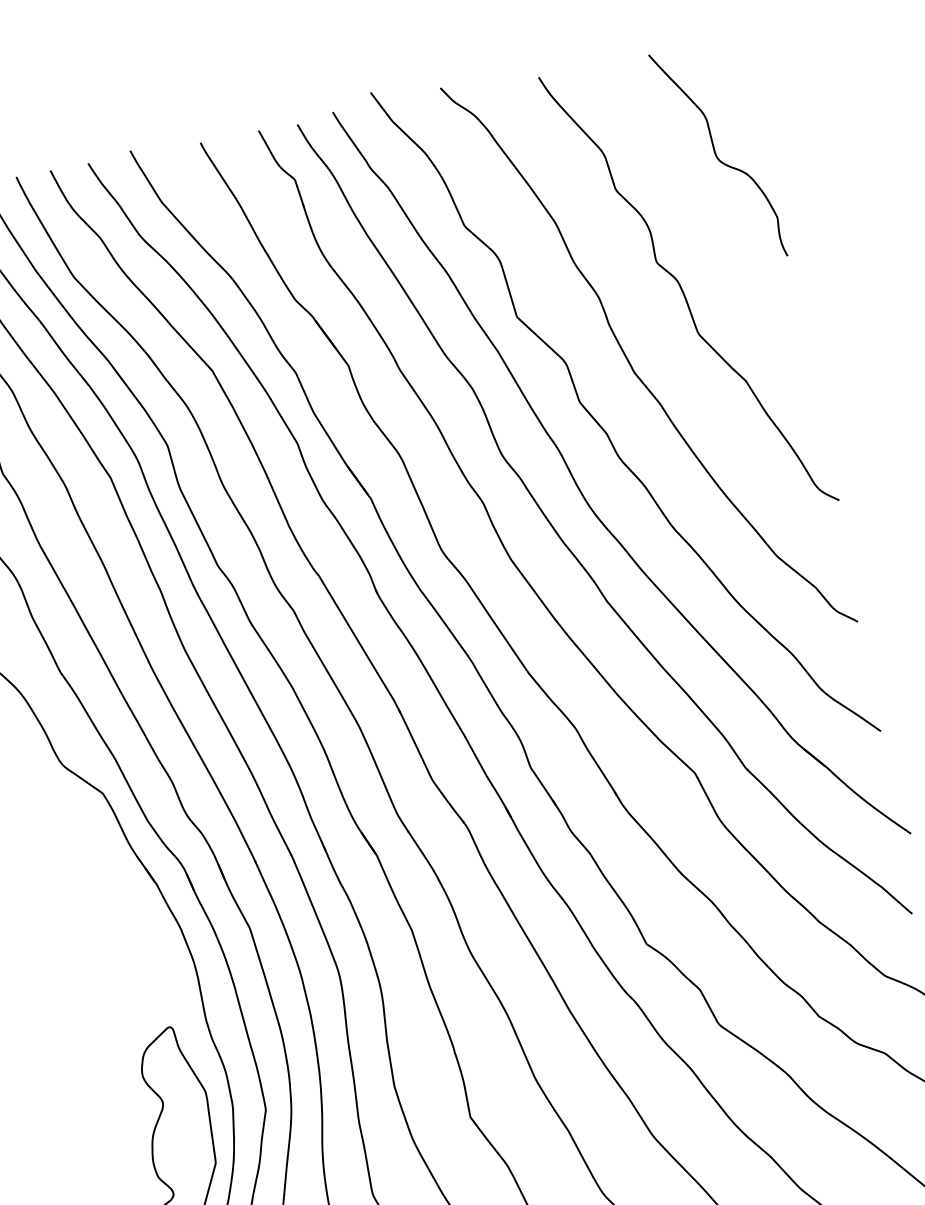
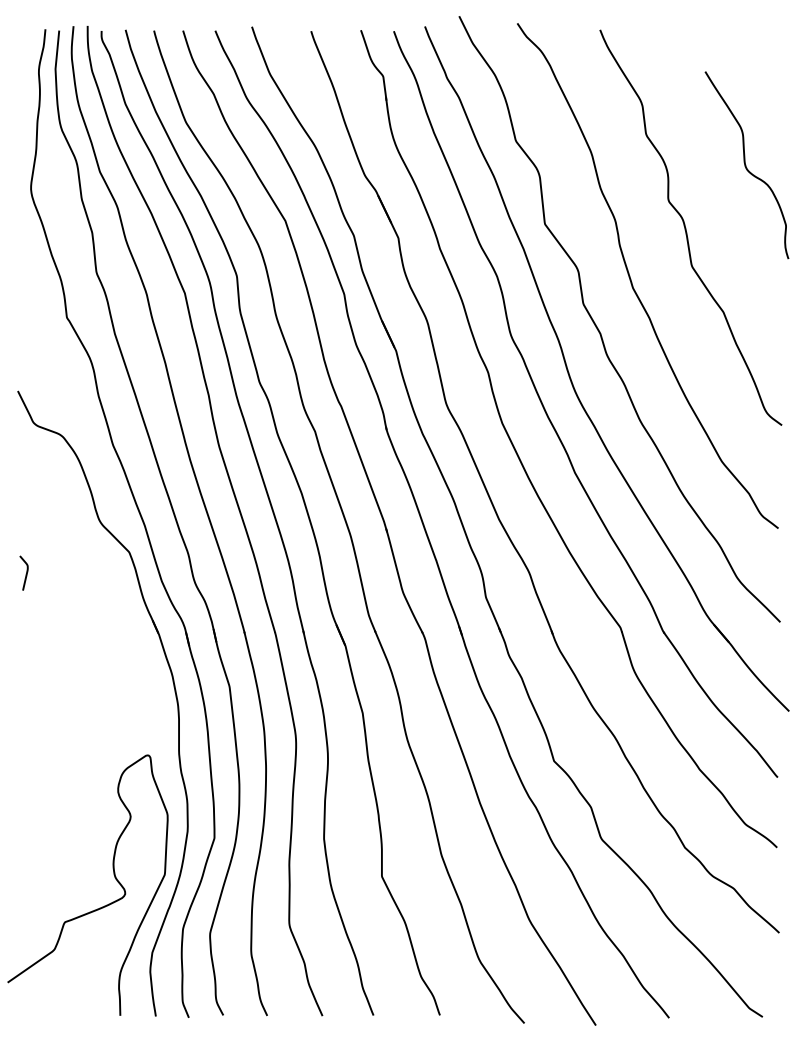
curve: (717, 155) -> (746, 165), moved

